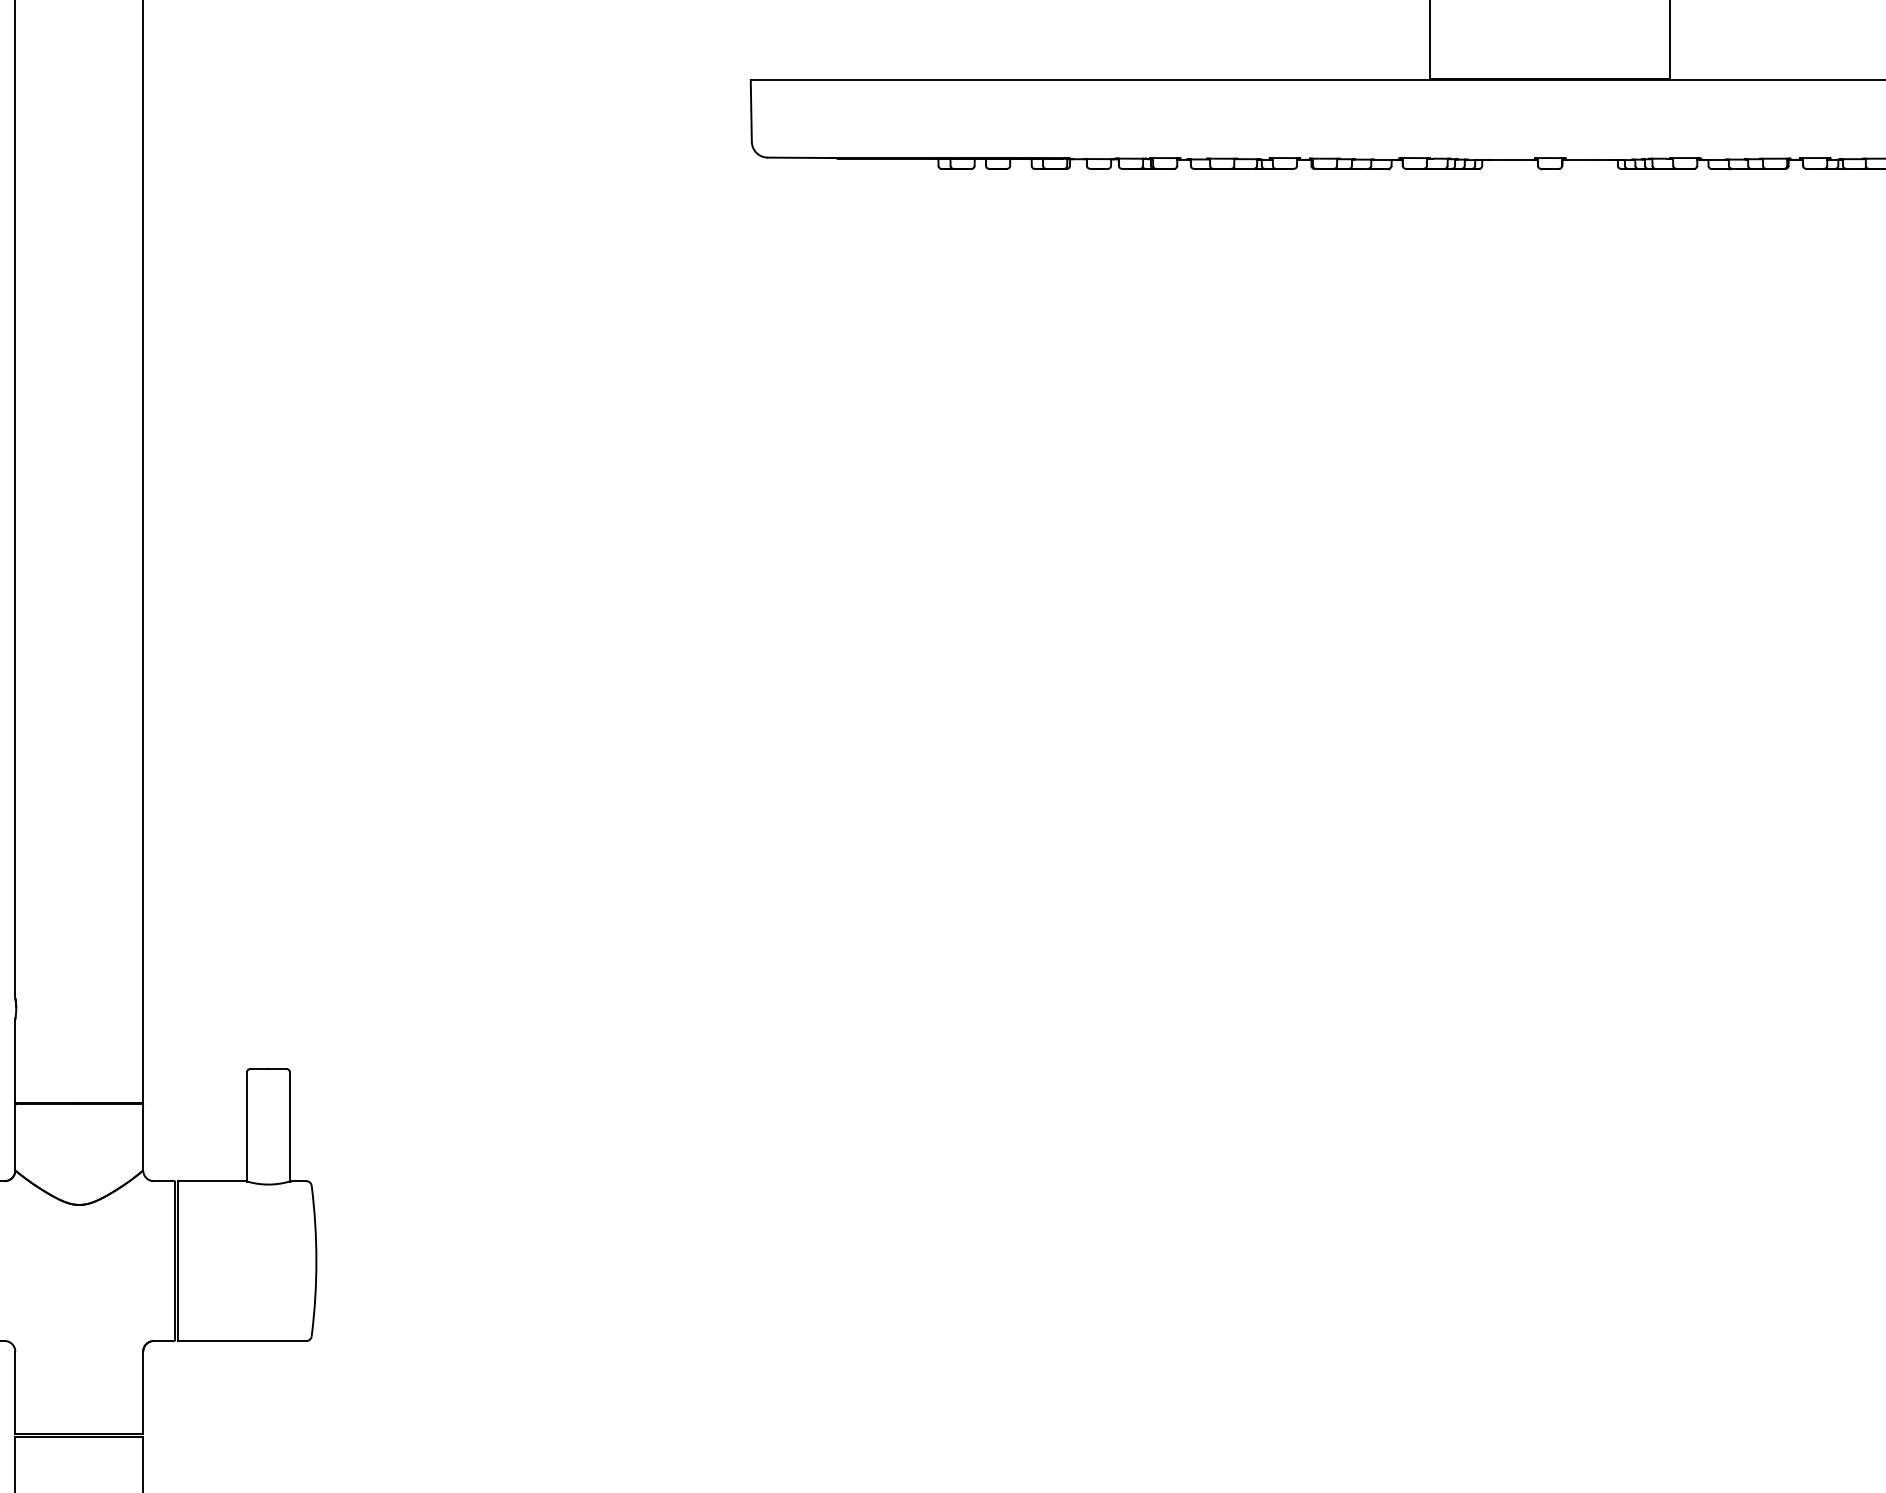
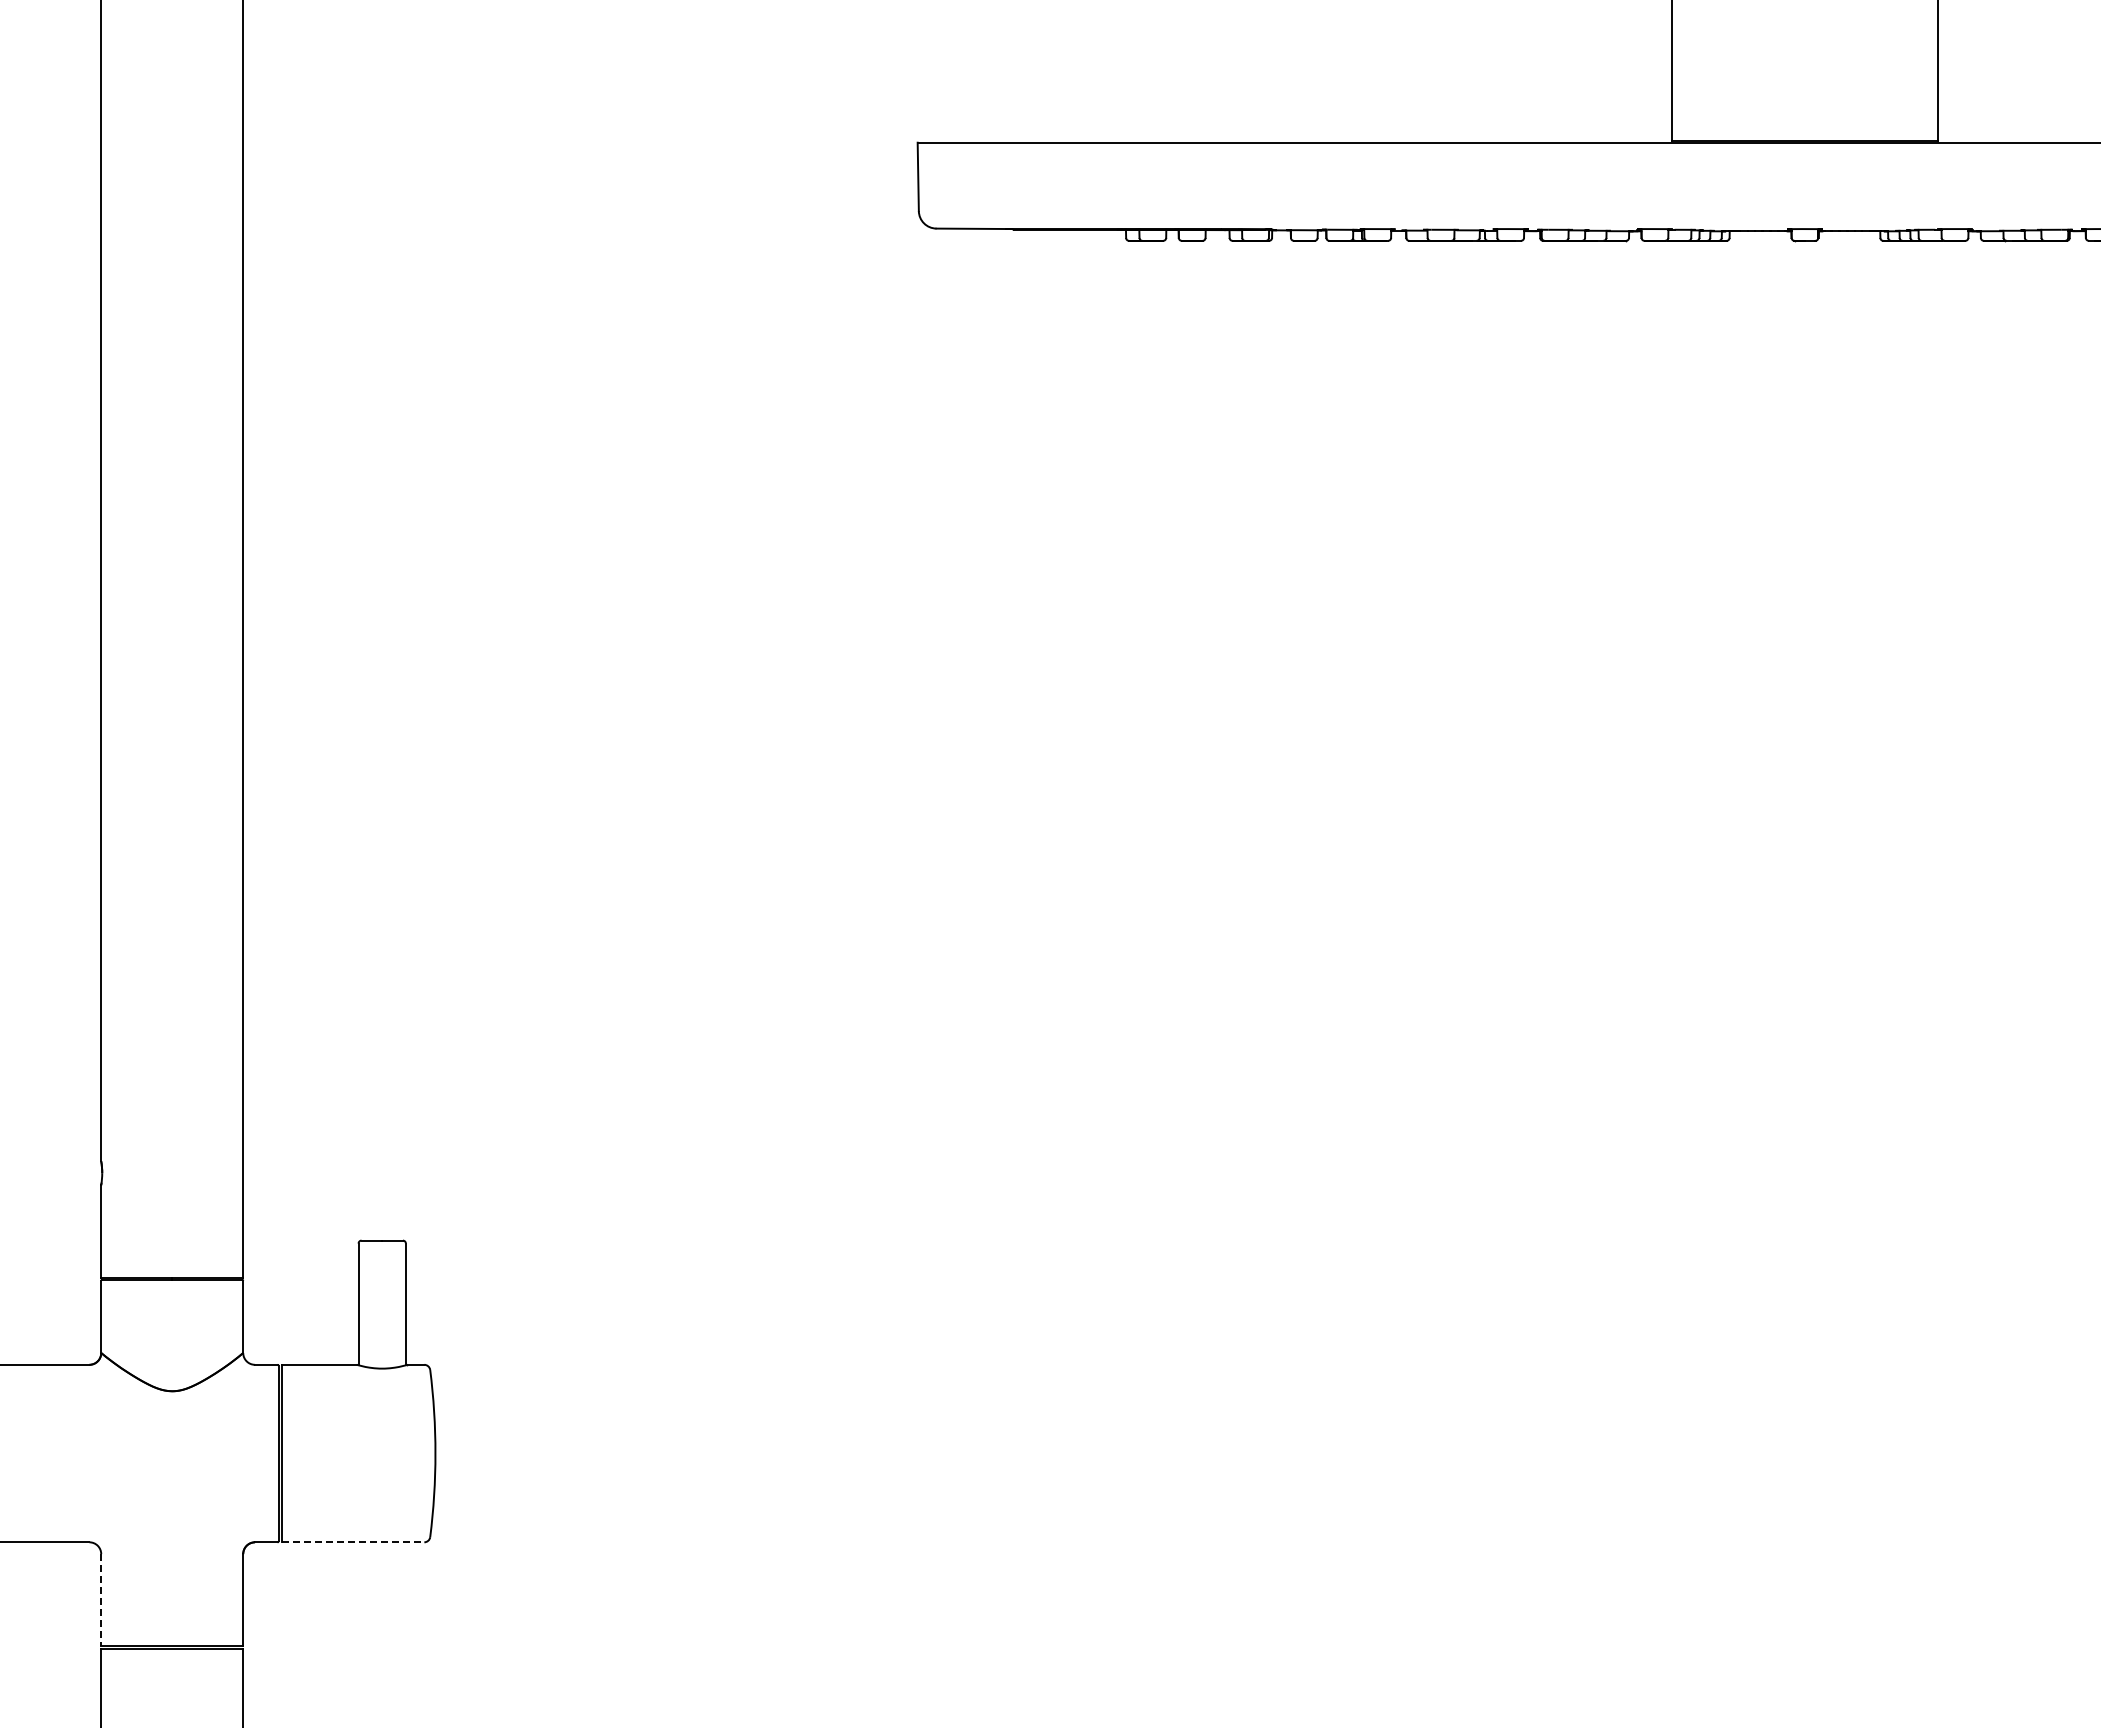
line: (242, 1341) -> (353, 1542), solid -> dashed
line: (15, 1392) -> (101, 1599), solid -> dashed

